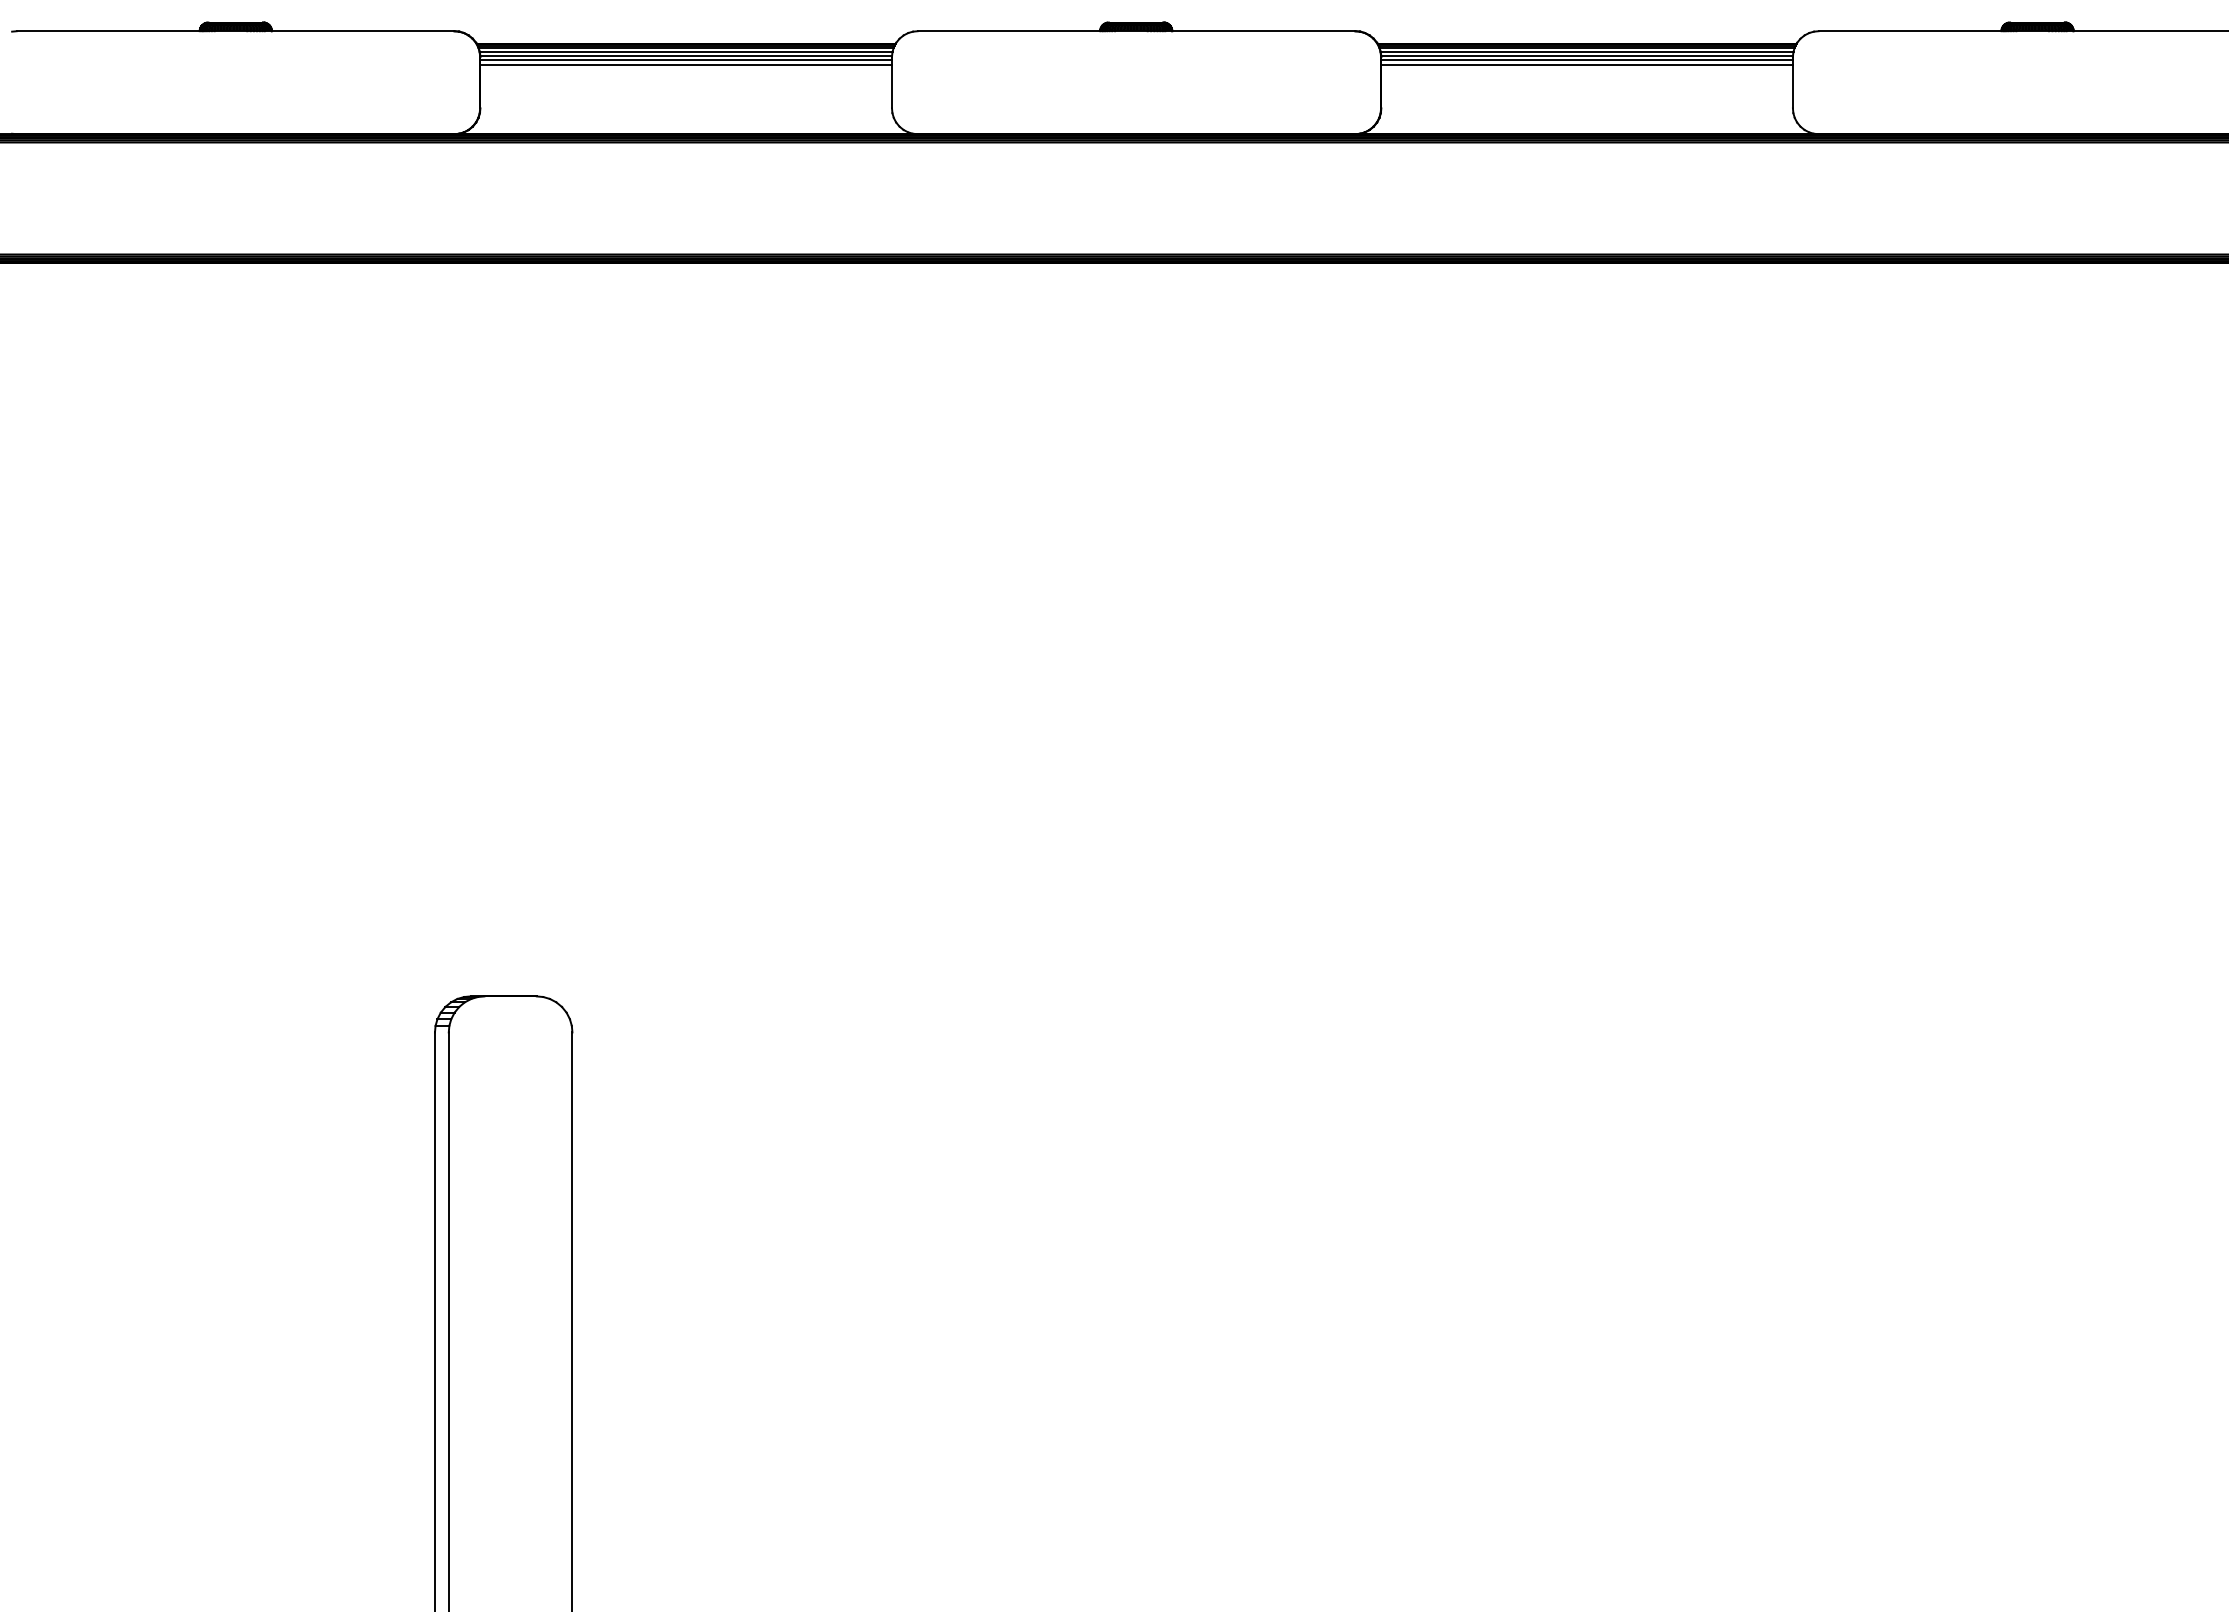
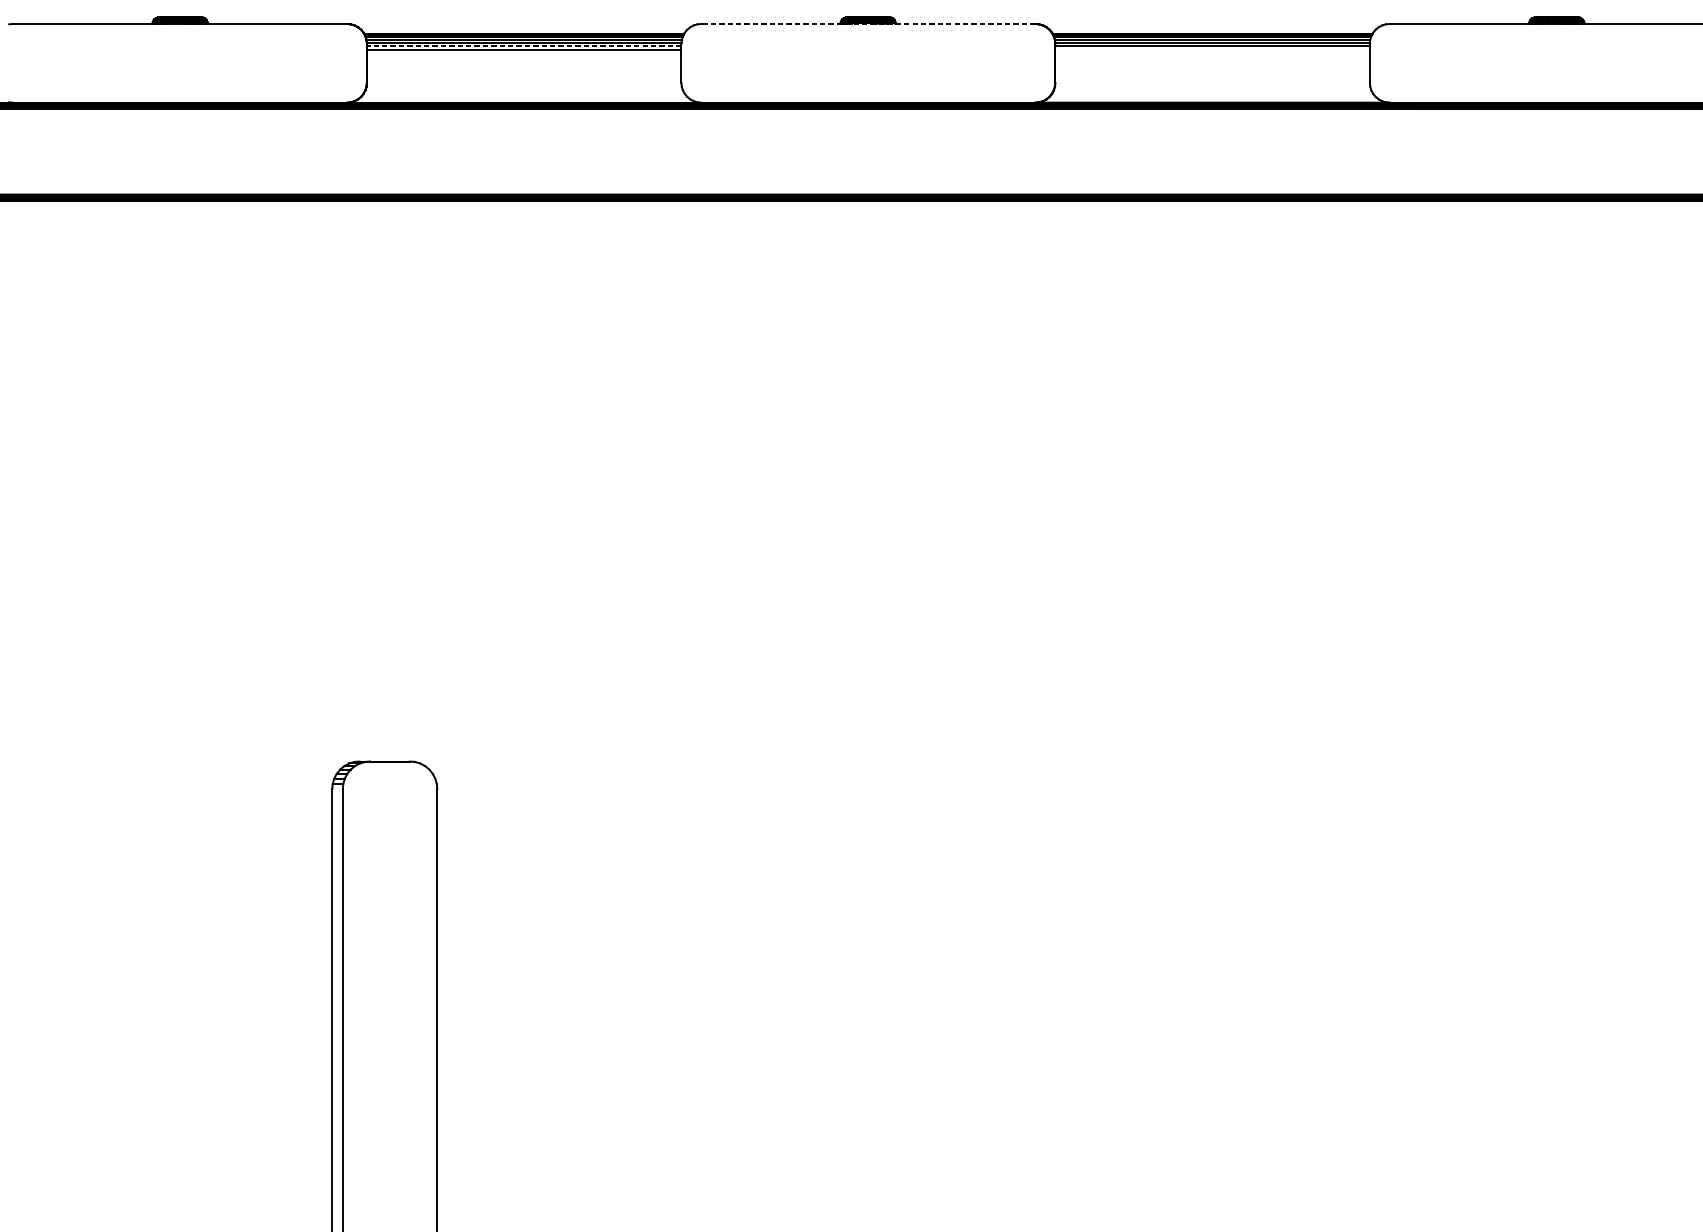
line: (1136, 31) -> (868, 24), solid -> dashed
line: (686, 60) -> (524, 46), solid -> dashed
line: (1586, 65) -> (1212, 50), removed

